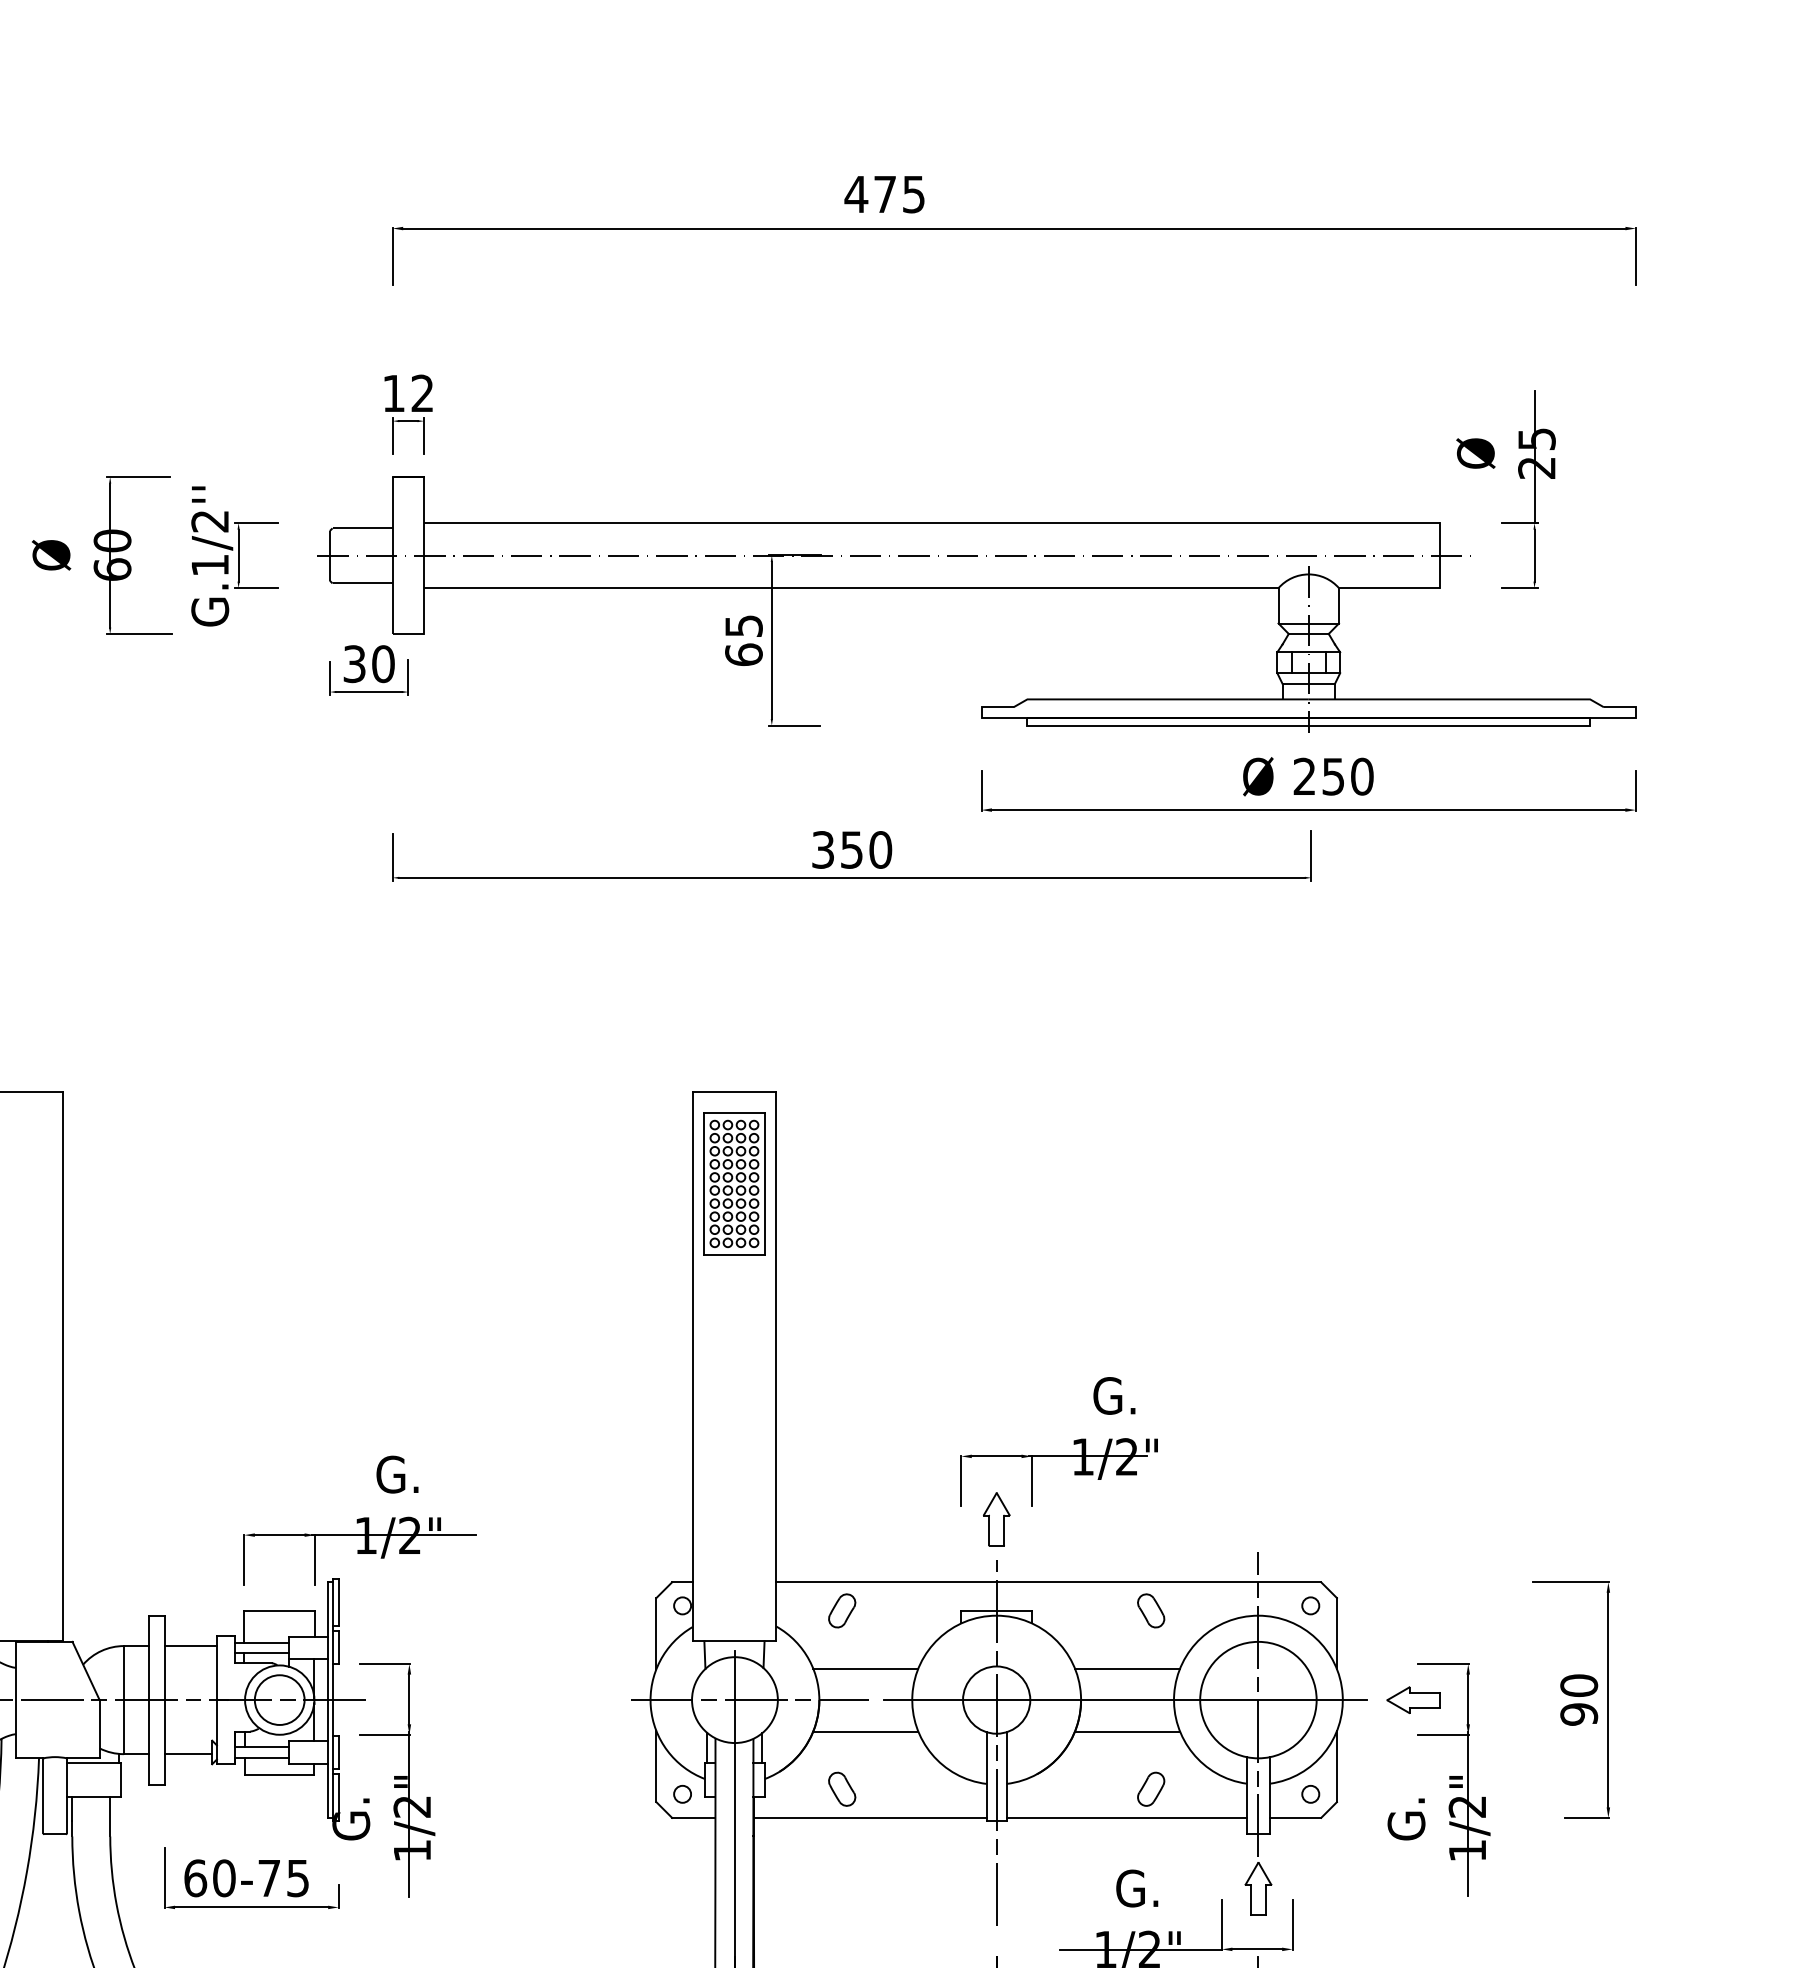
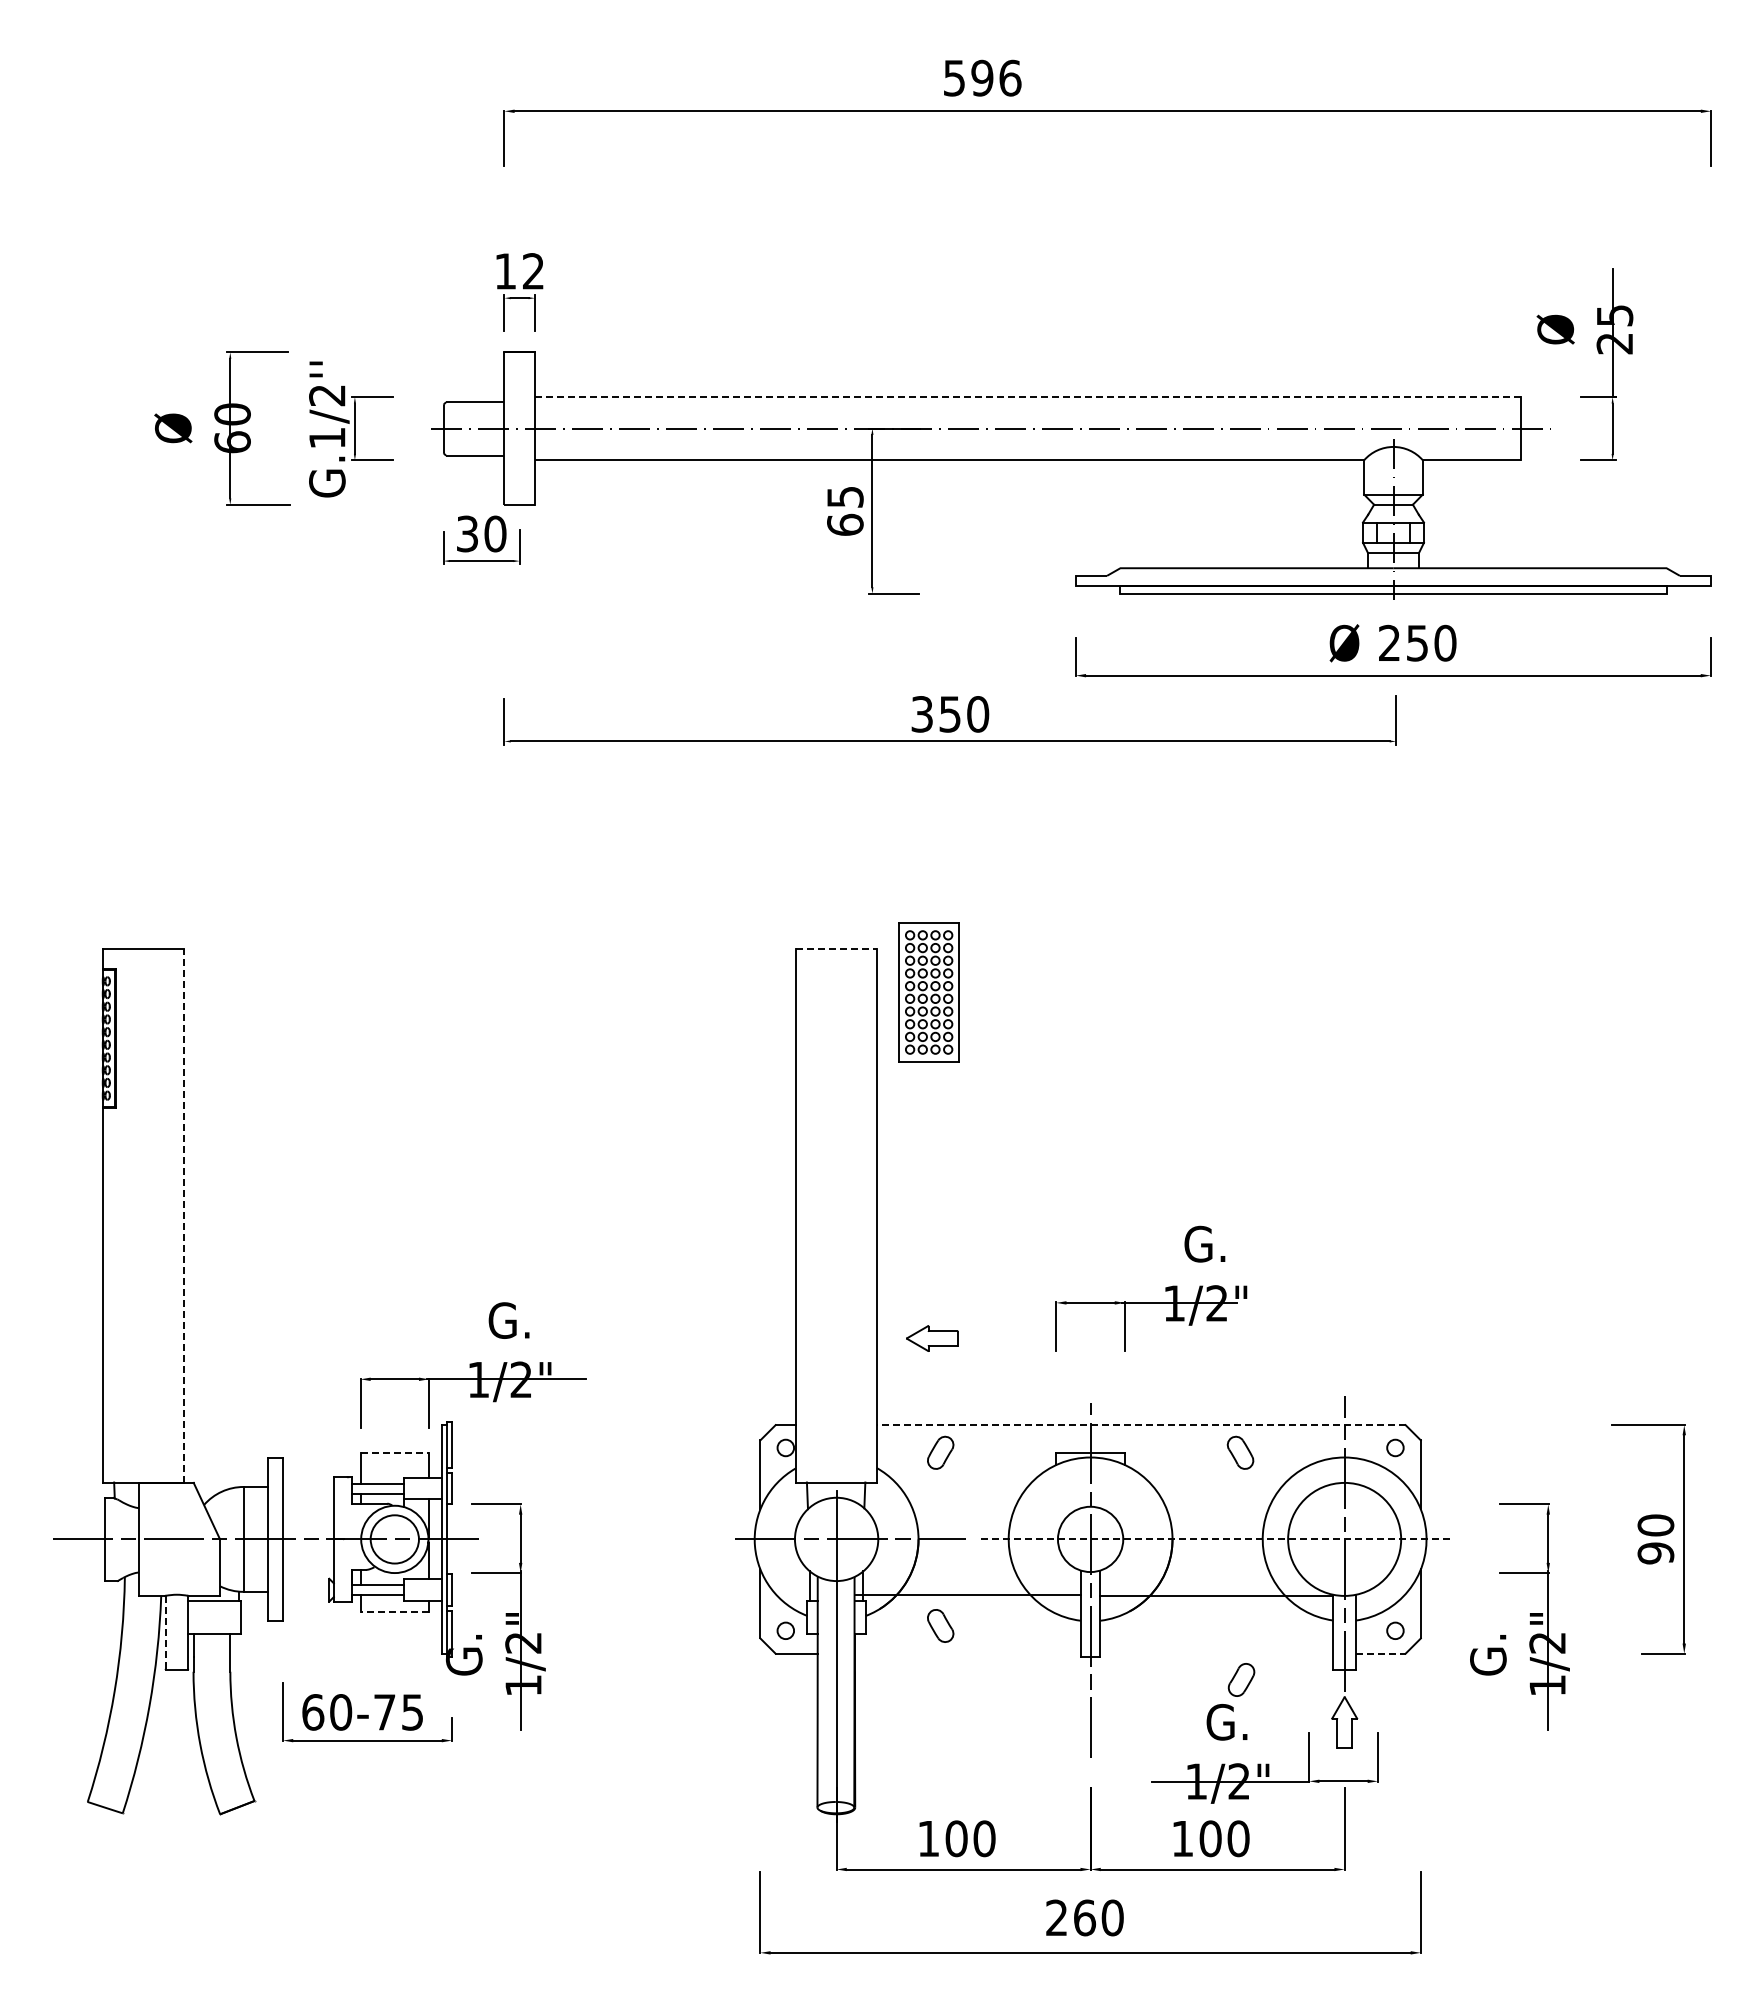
text: (884, 193) -> (981, 77), 475 -> 596
line: (931, 523) -> (1027, 397), solid -> dashed
line: (734, 1092) -> (836, 949), solid -> dashed
part: (733, 1183) -> (928, 992), moved
line: (63, 1366) -> (184, 1215), solid -> dashed
part: (996, 1518) -> (1090, 1363), removed
line: (1048, 1582) -> (1140, 1425), solid -> dashed
line: (280, 1611) -> (395, 1453), solid -> dashed
line: (190, 1645) -> (308, 1486), removed
line: (865, 1668) -> (963, 1508), removed
line: (1127, 1668) -> (1217, 1508), removed
line: (1125, 1700) -> (1215, 1539), solid -> dashed
part: (1413, 1700) -> (932, 1338), moved
line: (865, 1731) -> (963, 1569), removed
line: (1127, 1731) -> (1217, 1569), removed
line: (187, 1753) -> (305, 1591), removed
line: (279, 1774) -> (394, 1611), solid -> dashed
part: (1151, 1788) -> (1241, 1679), moved
line: (43, 1794) -> (165, 1631), solid -> dashed
line: (869, 1817) -> (967, 1594), moved
line: (1126, 1817) -> (1216, 1595), moved
line: (1295, 1817) -> (1380, 1653), solid -> dashed

